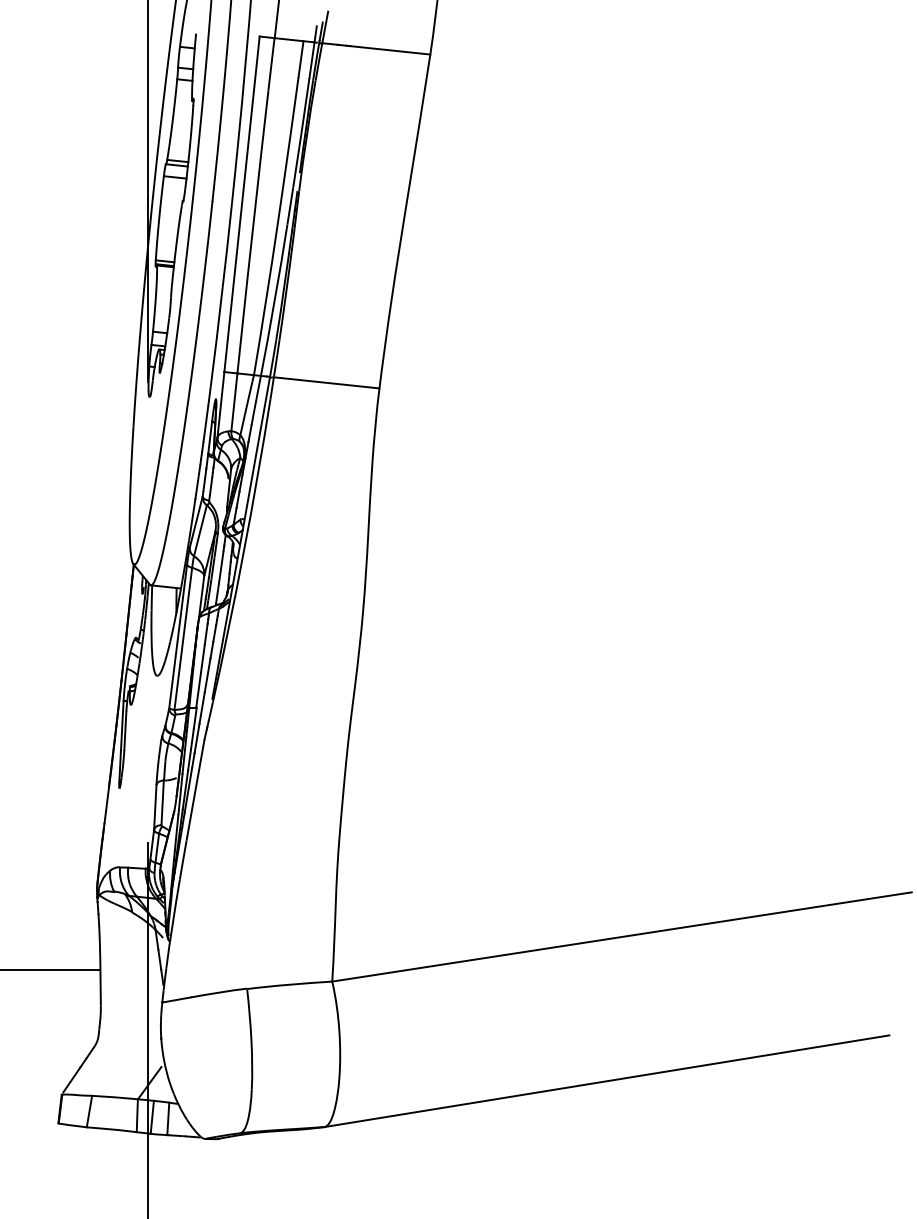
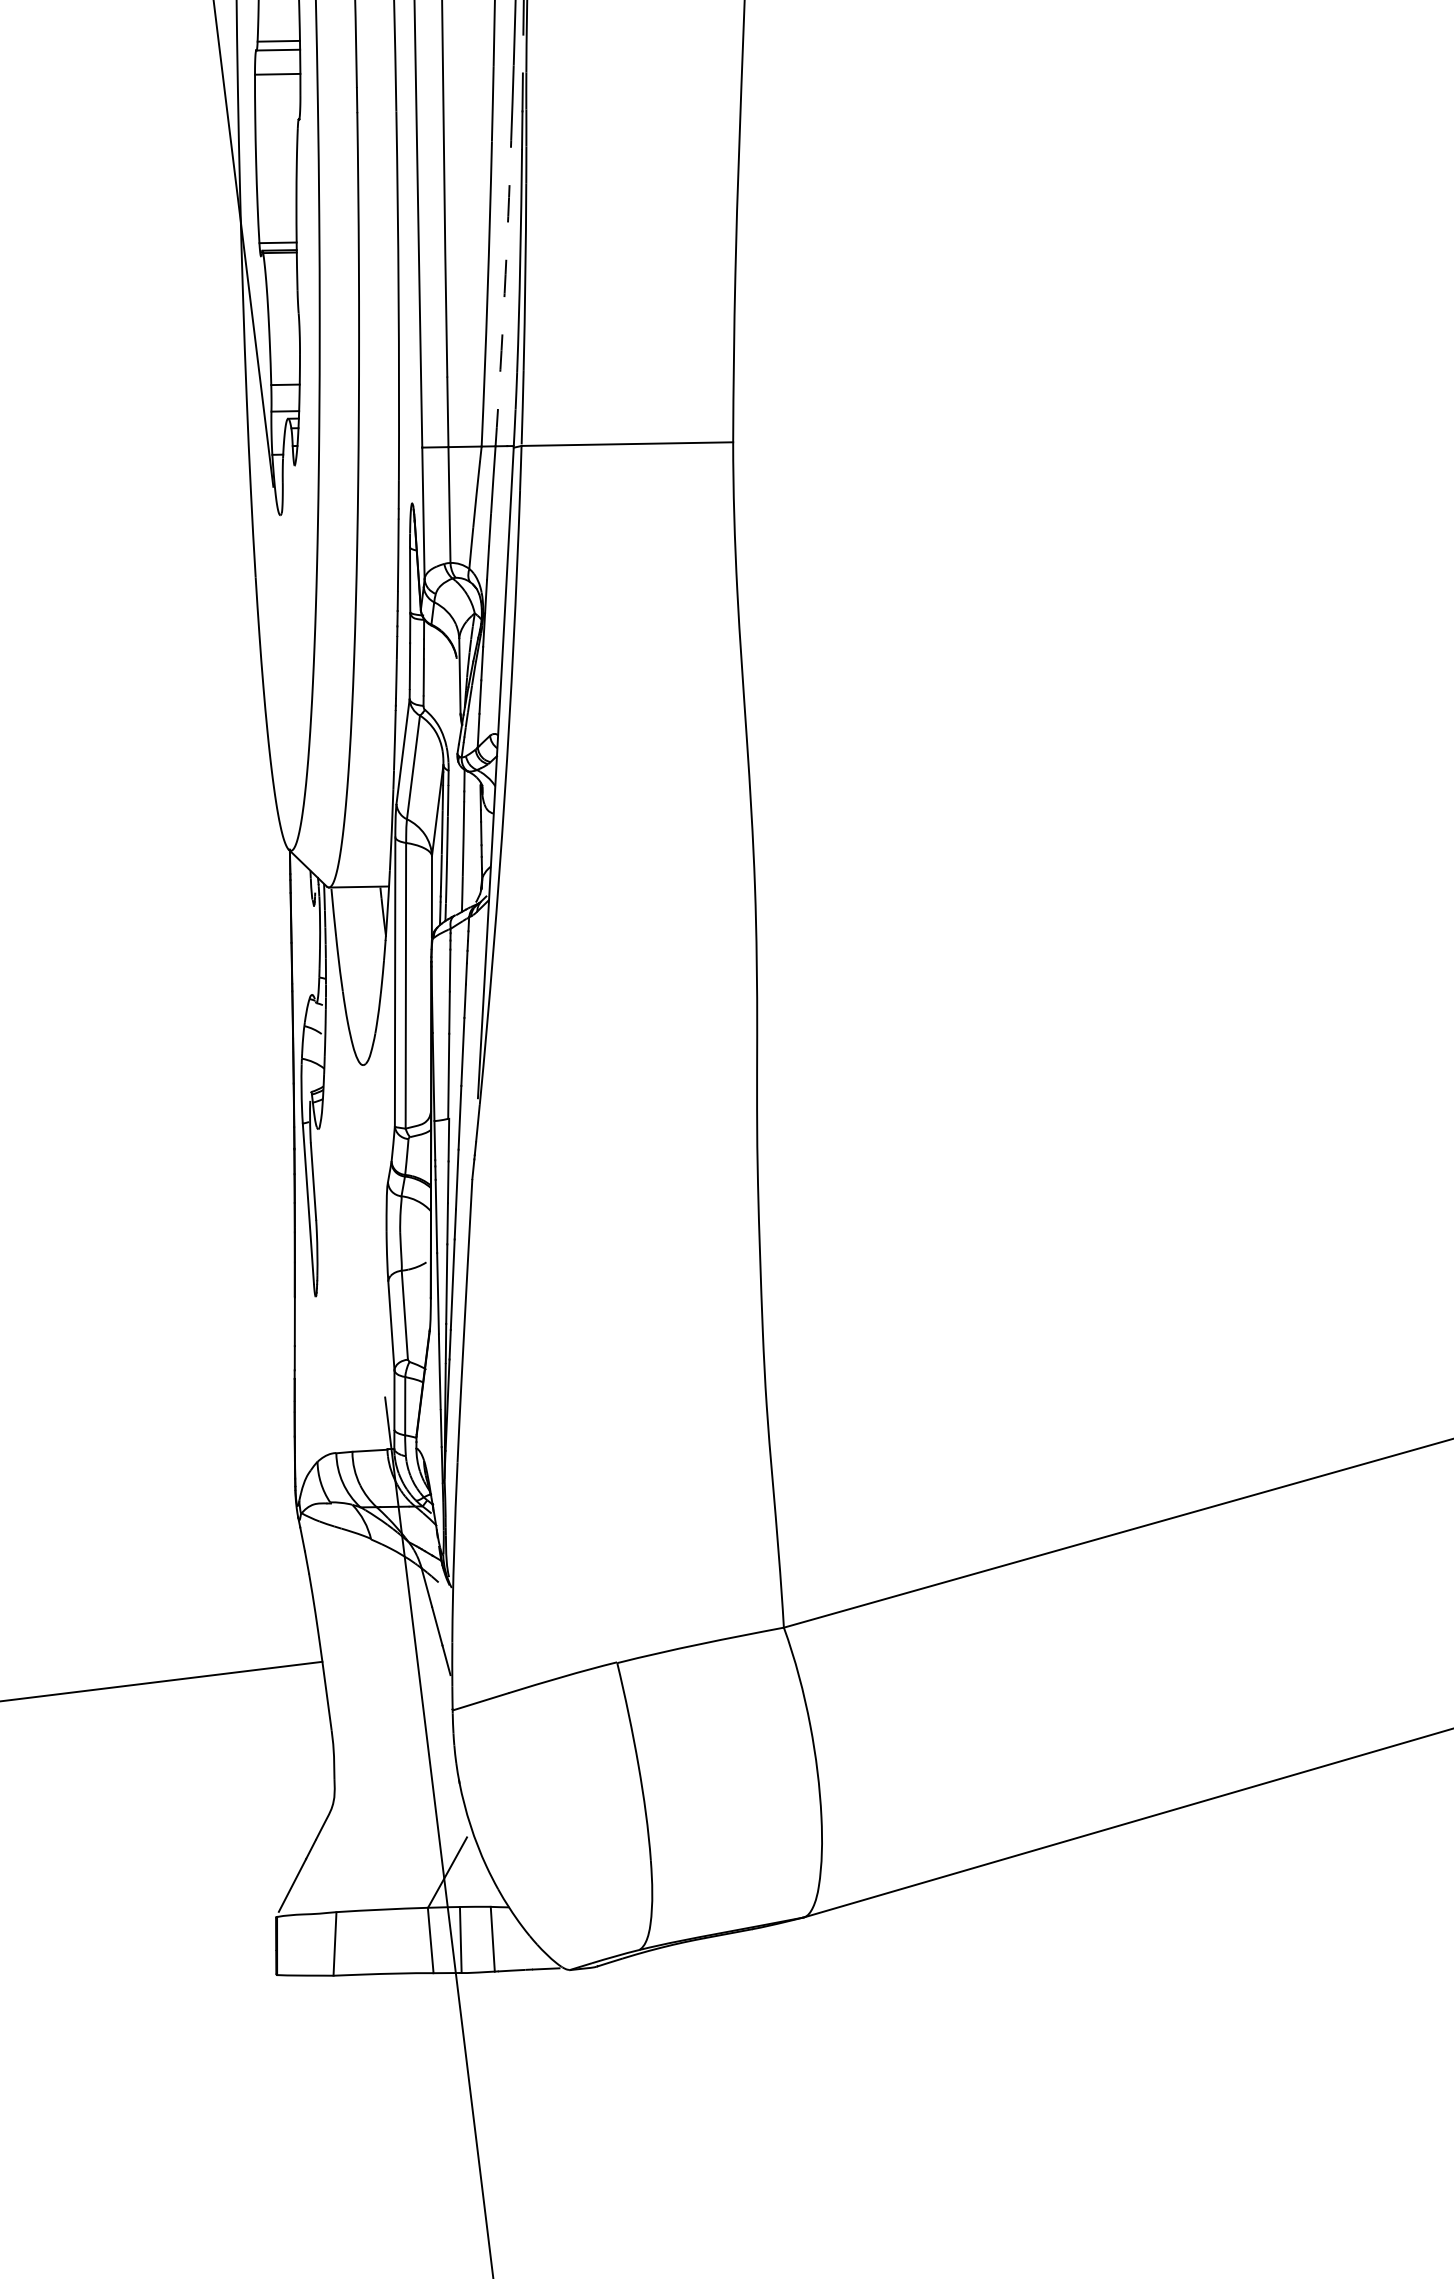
arc: (274, 300) -> (504, 293), solid -> dashed

